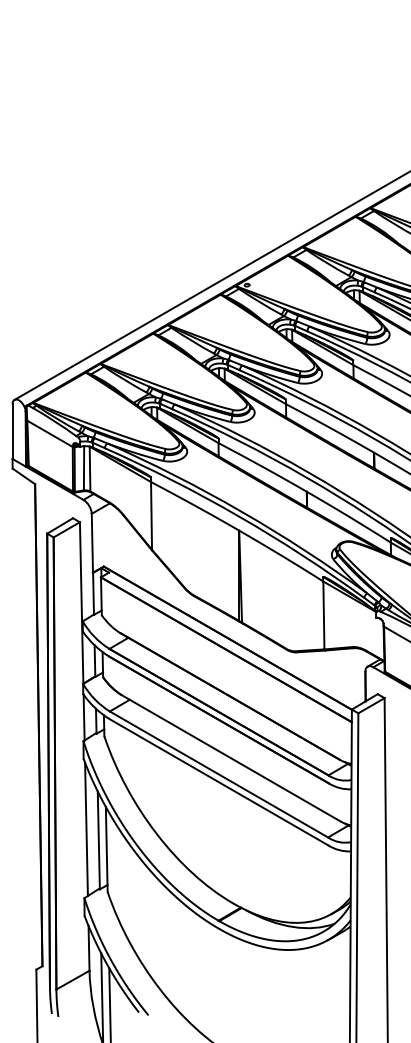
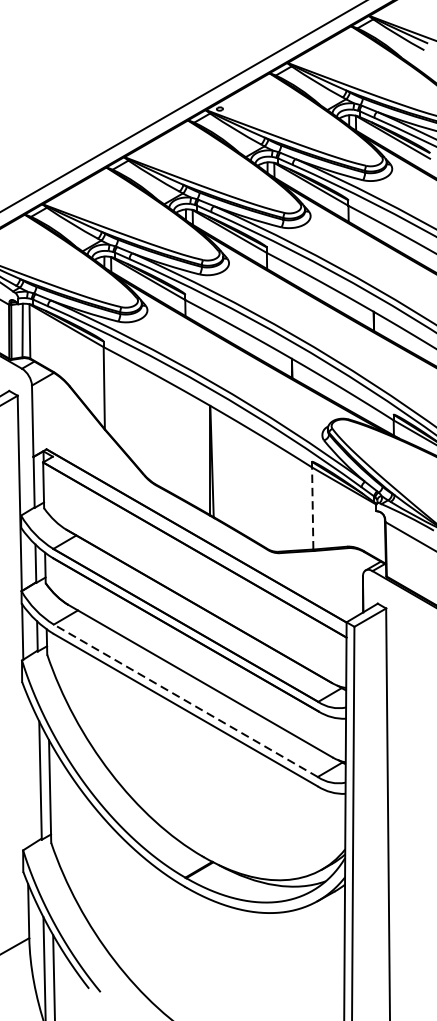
line: (323, 615) -> (312, 508), solid -> dashed
line: (218, 774) -> (185, 700), solid -> dashed
line: (86, 828) -> (25, 766), removed

